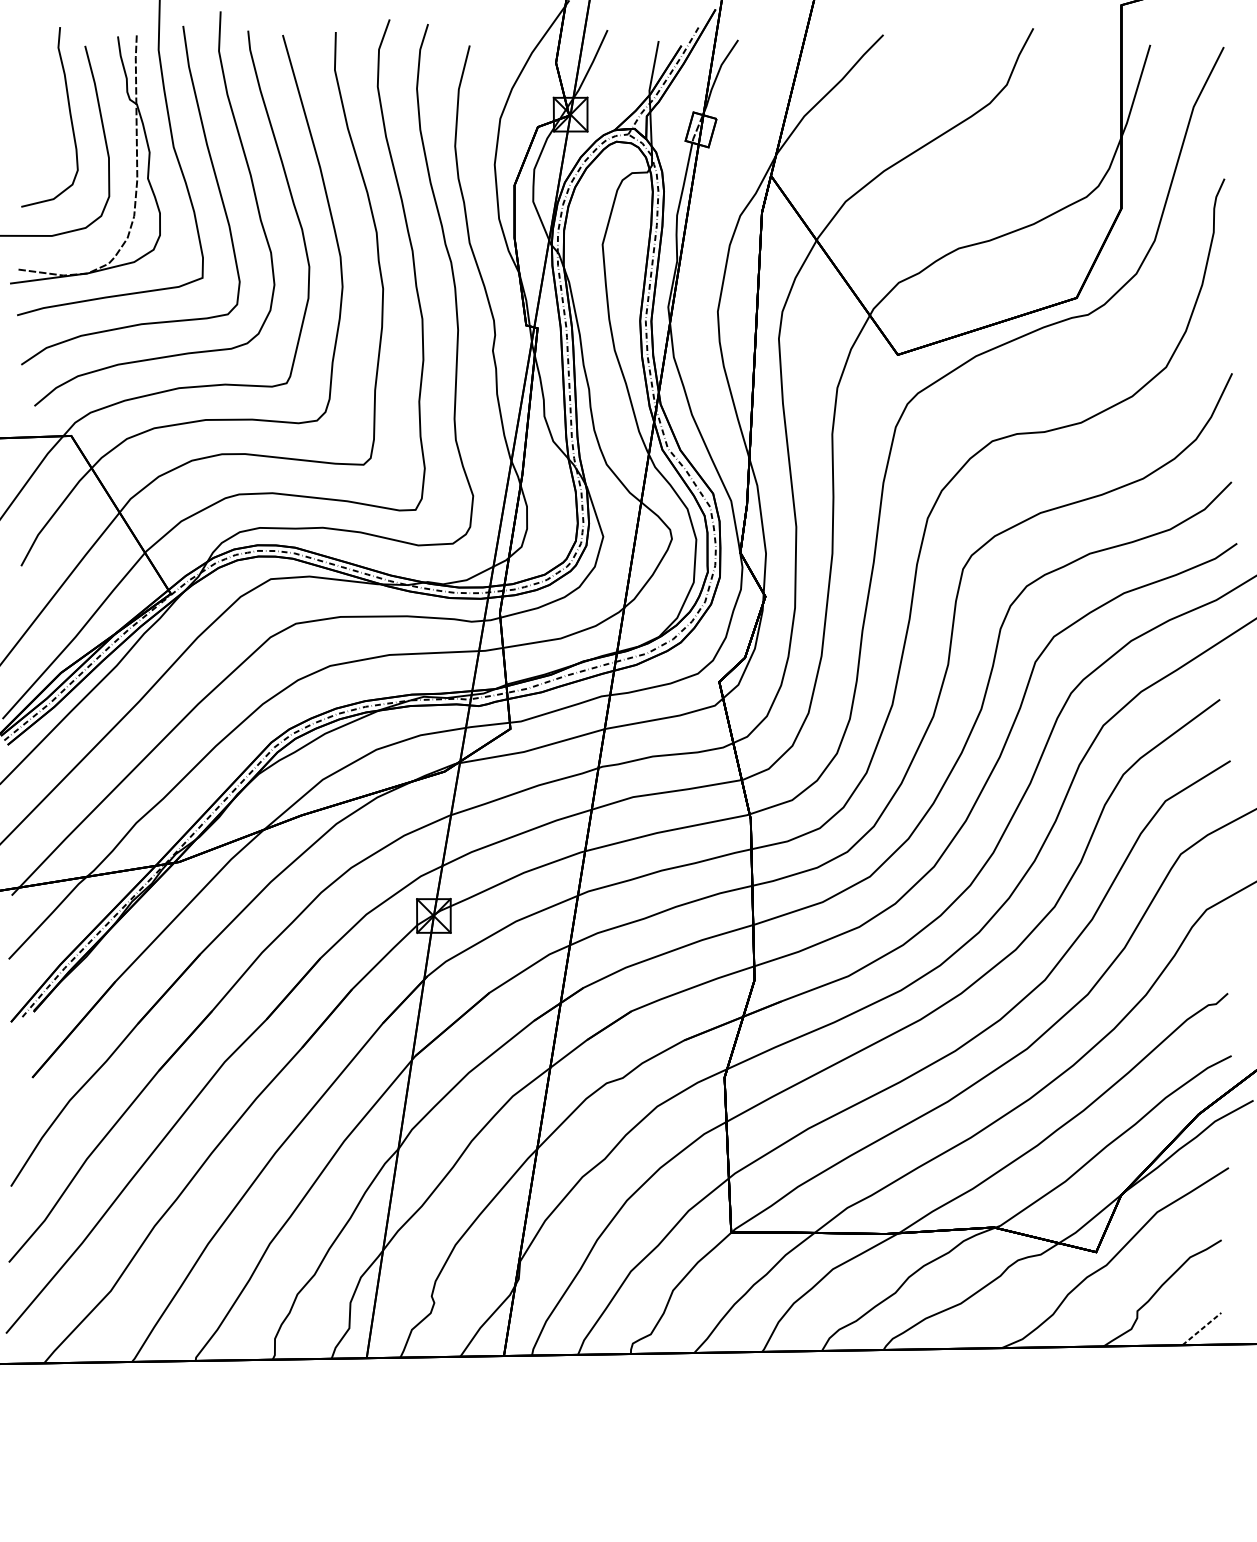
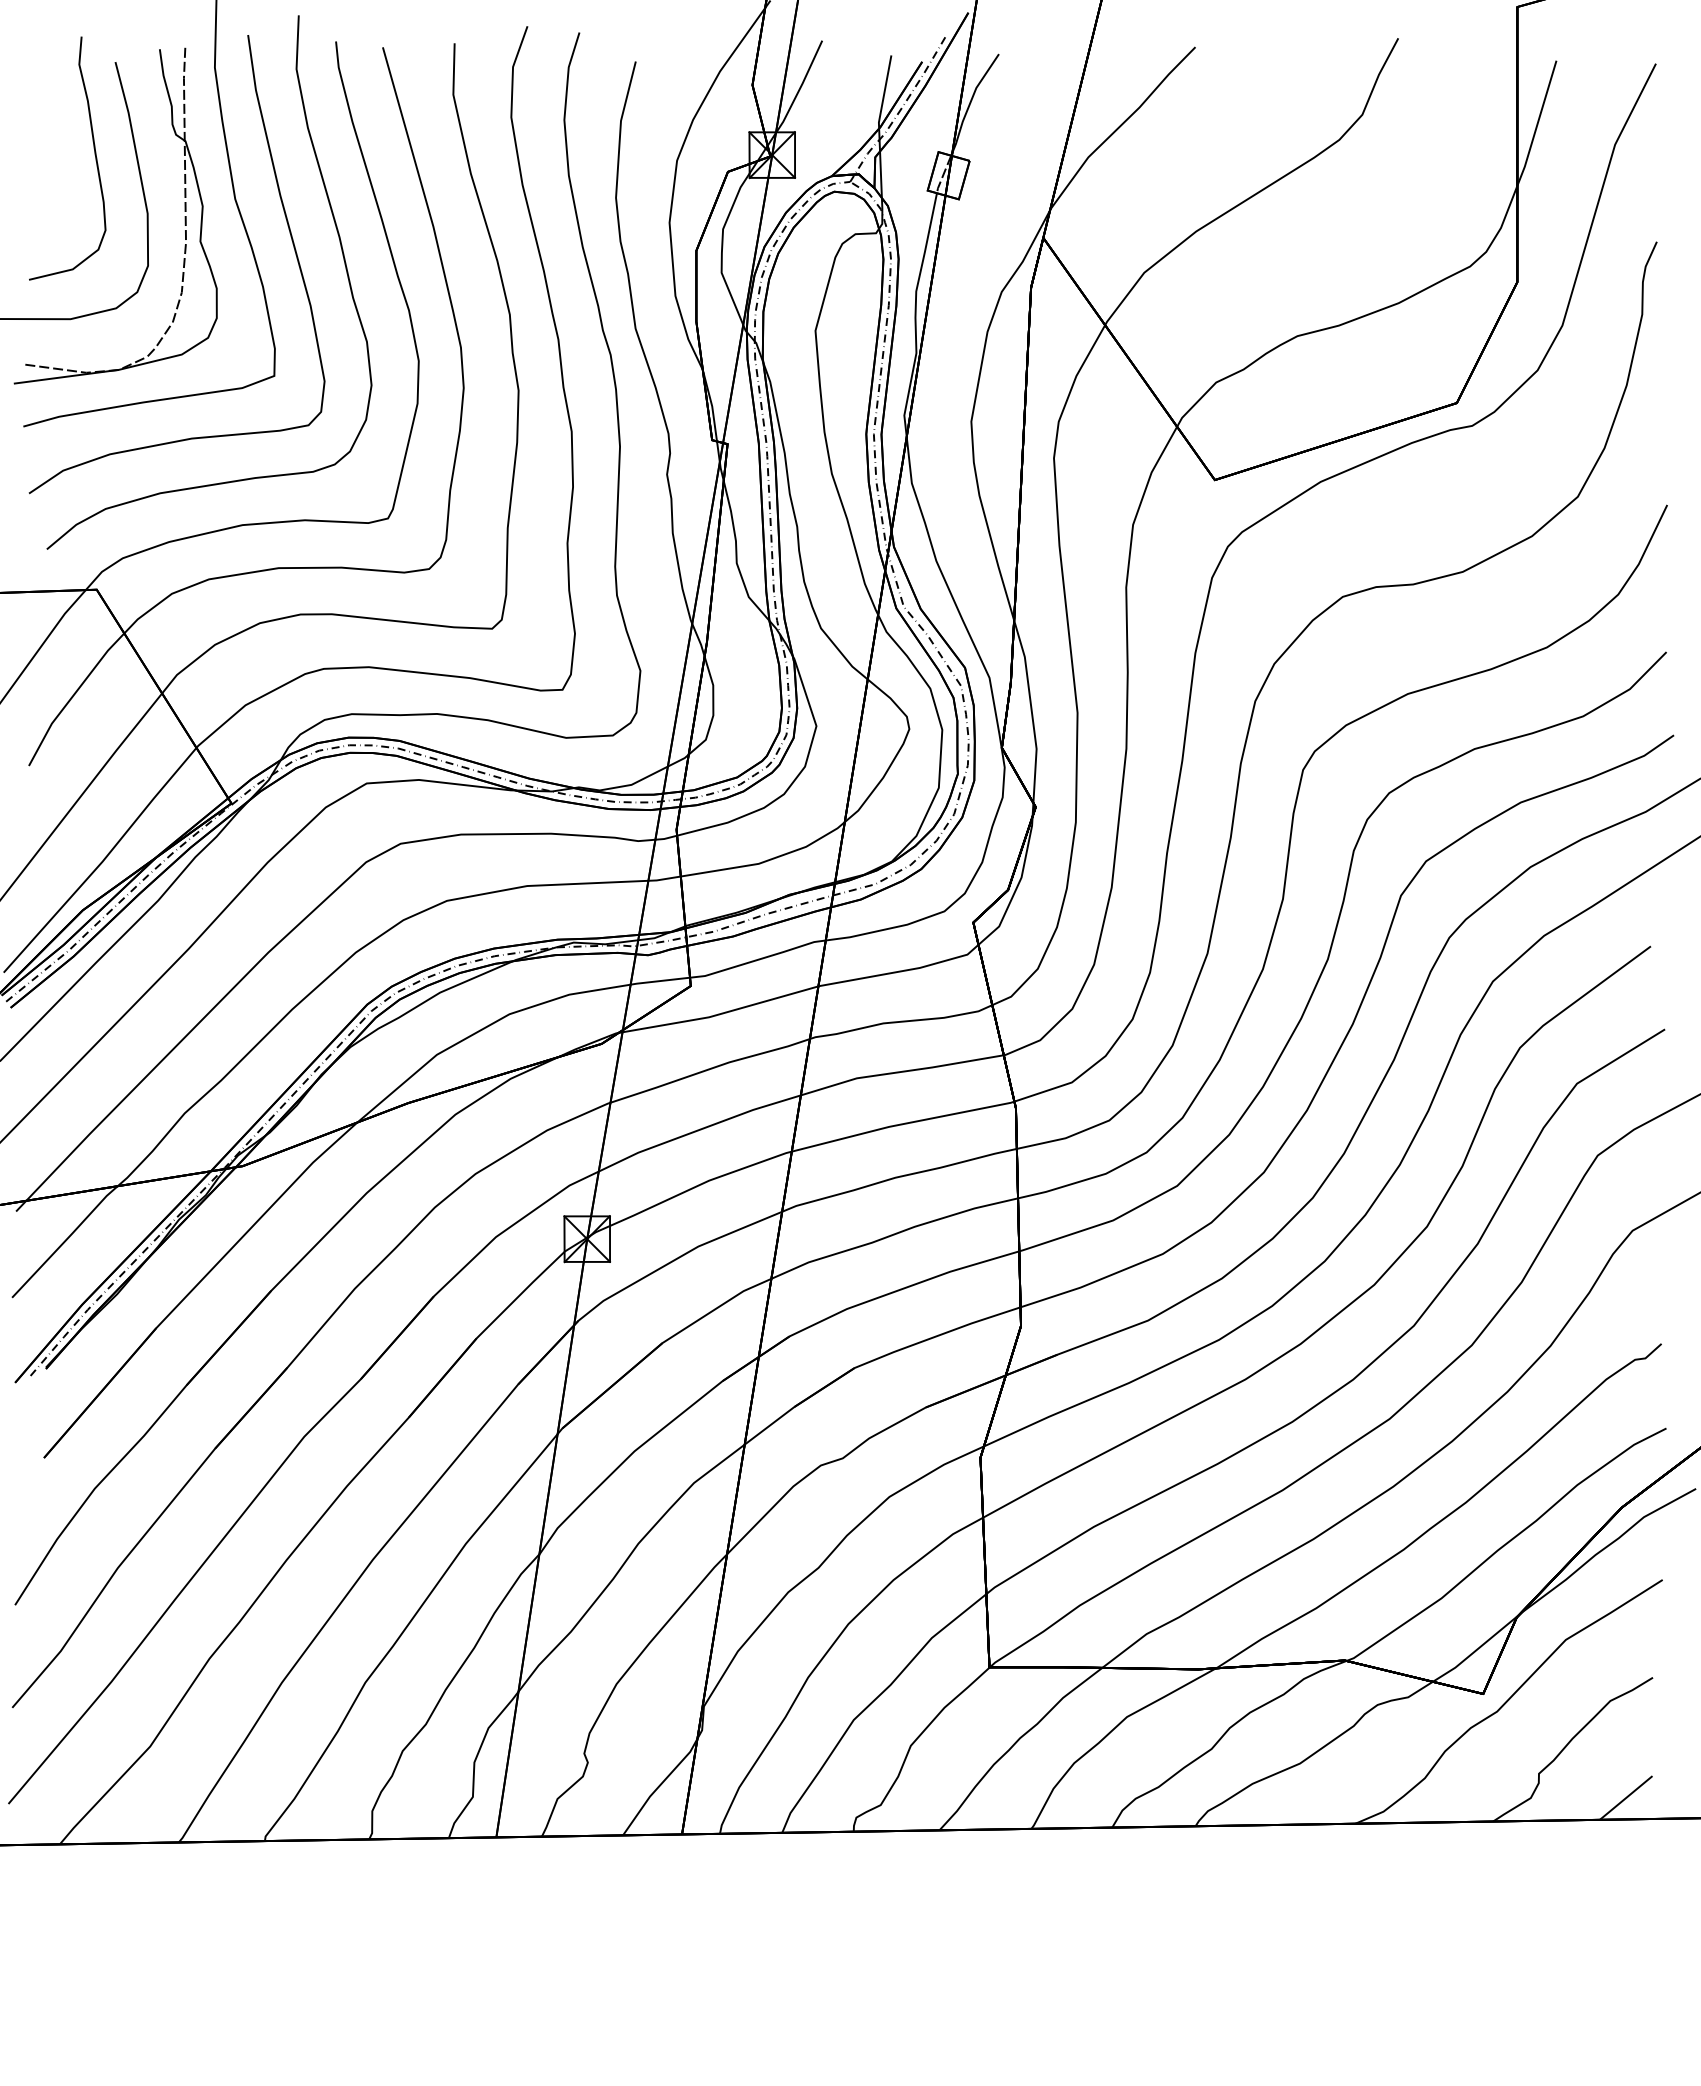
line: (1201, 1329) -> (1625, 1798), dashed -> solid

